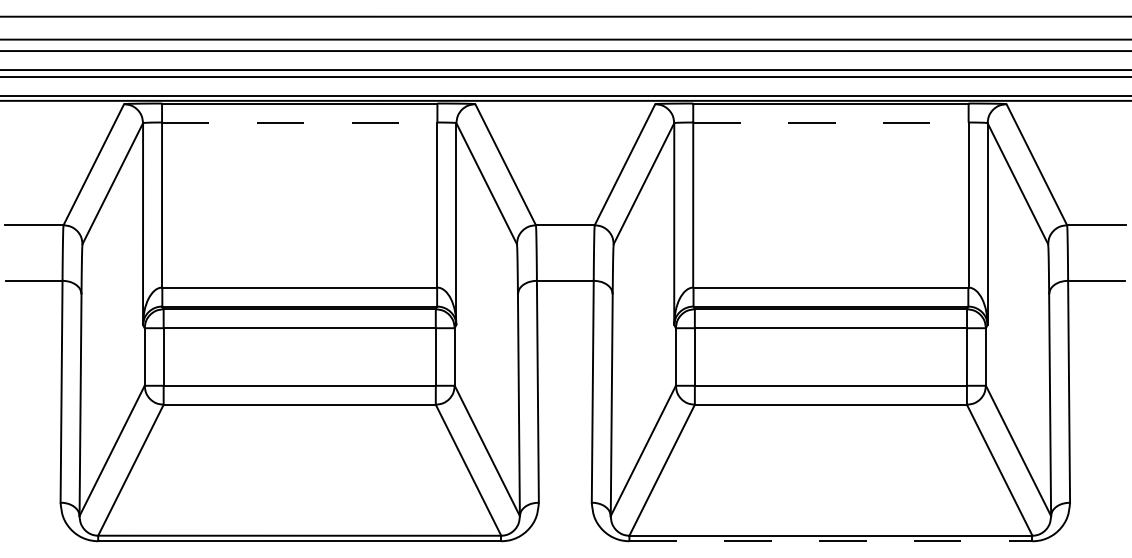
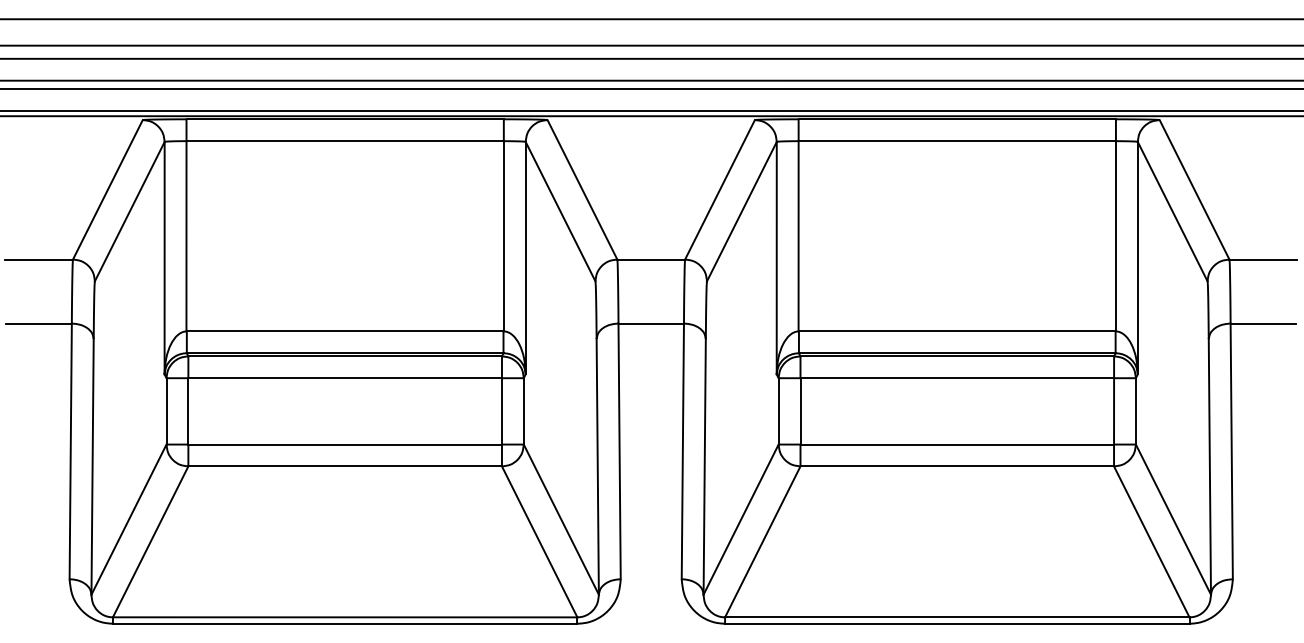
line: (300, 122) -> (345, 141), dashed -> solid
line: (831, 122) -> (957, 141), dashed -> solid
line: (831, 541) -> (957, 623), dashed -> solid

